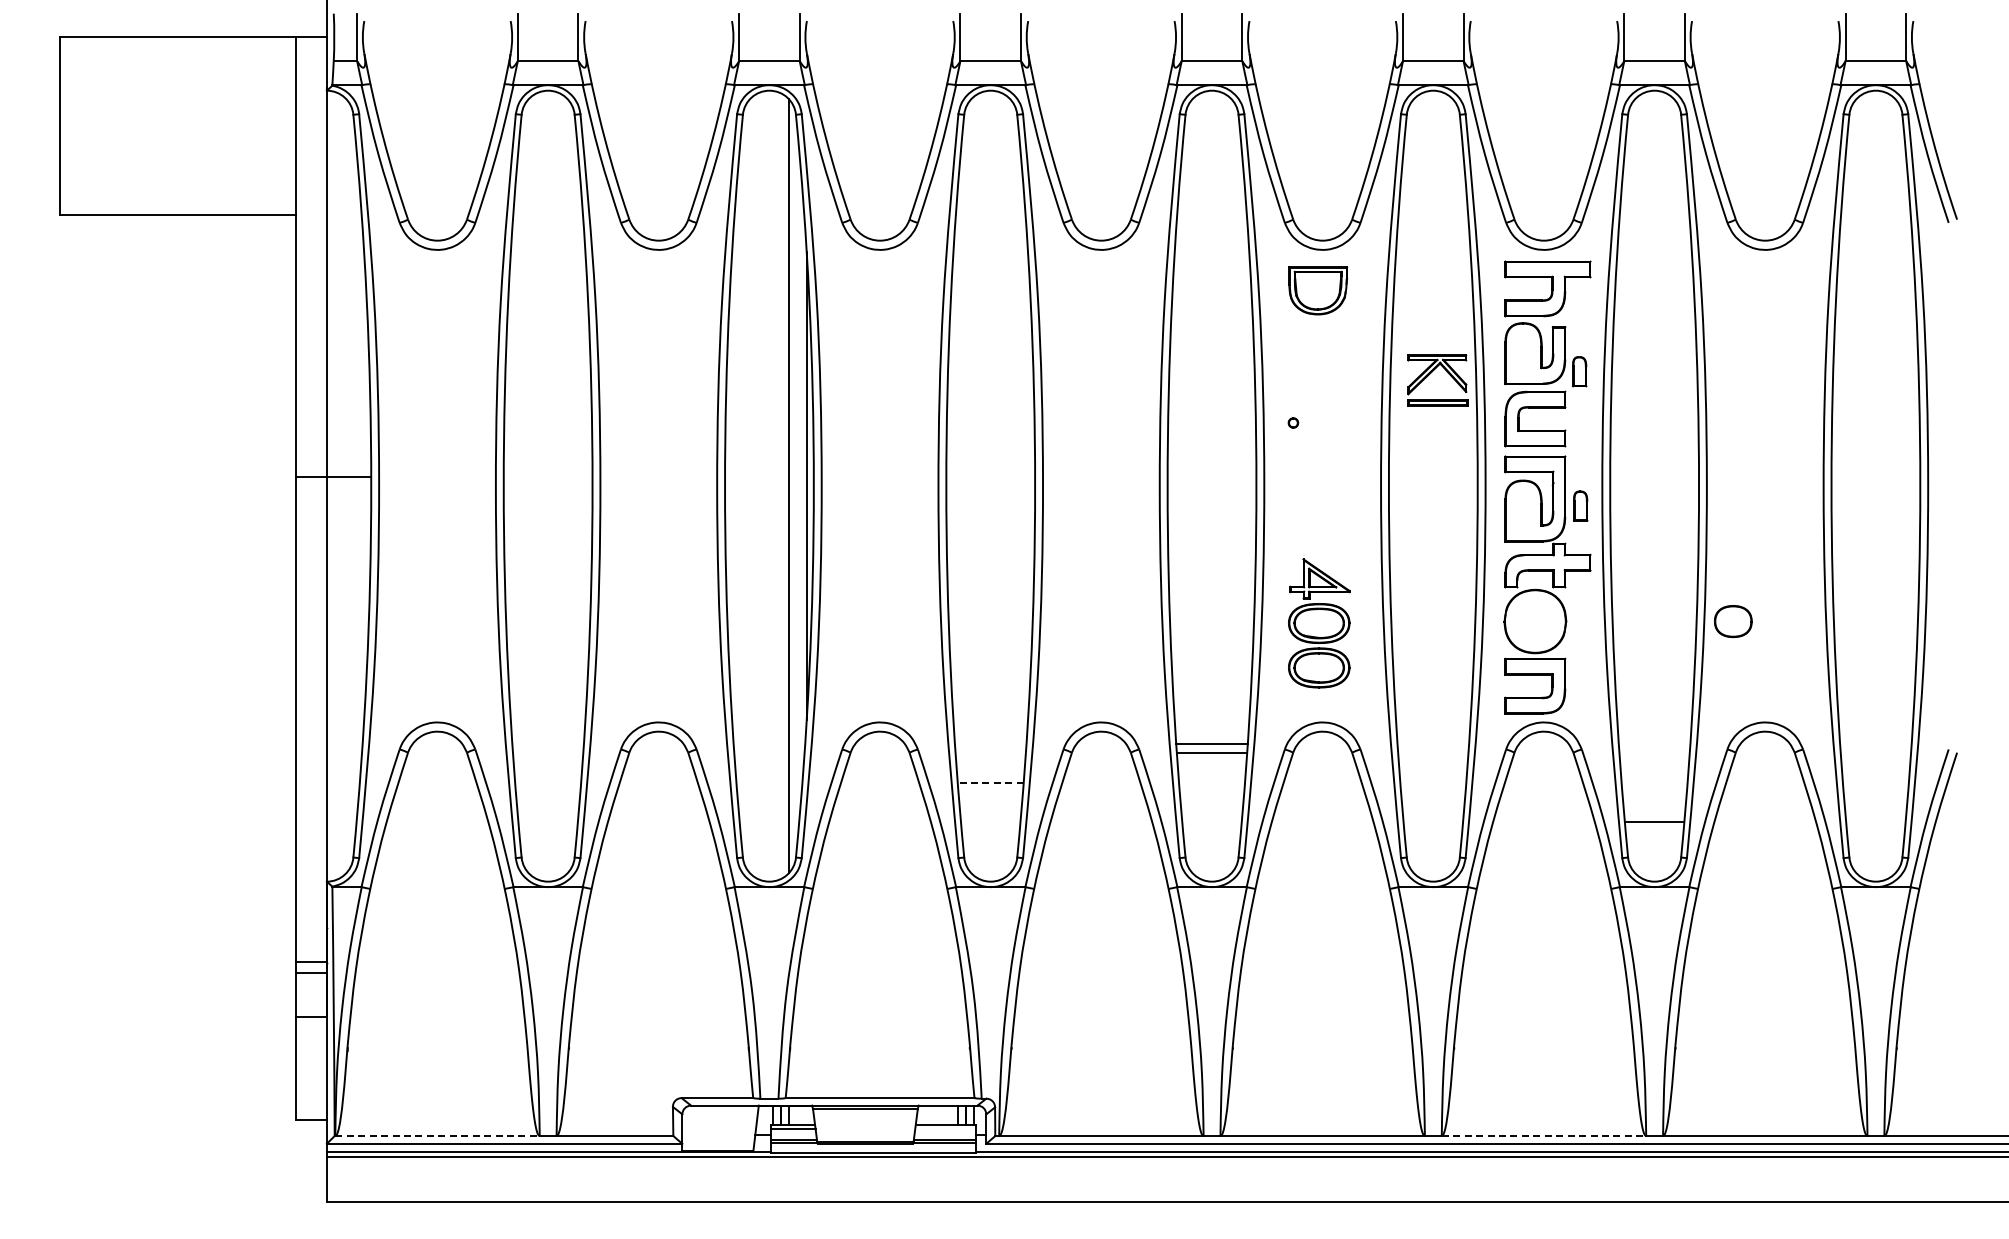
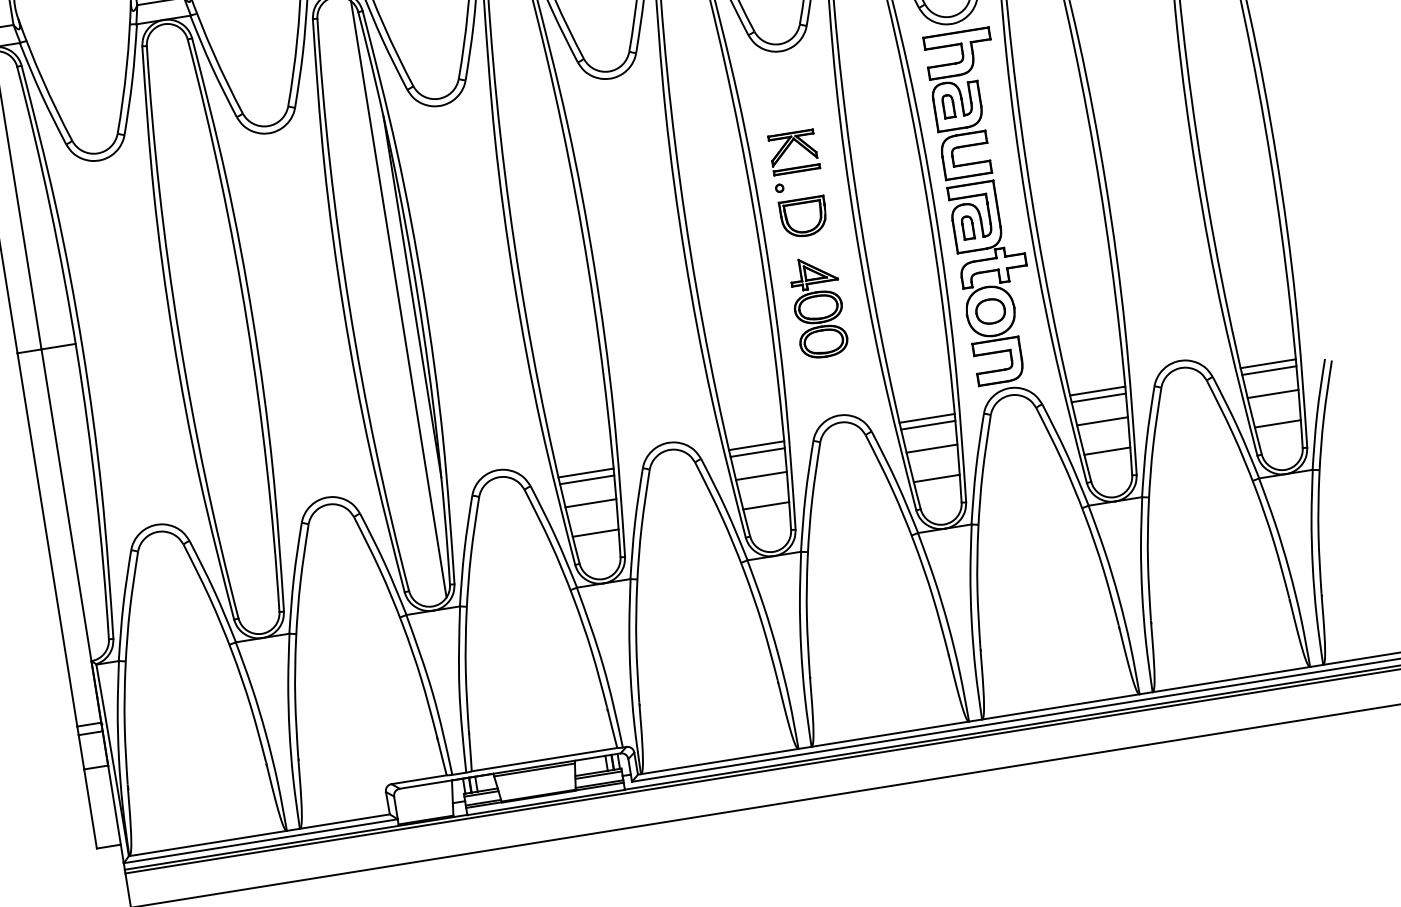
part: (1318, 290) -> (804, 217), moved
part: (1579, 371) -> (948, 106), moved
part: (1431, 373) -> (788, 147), moved
part: (1580, 505) -> (967, 227), moved
part: (1733, 621) -> (990, 311), moved
part: (1319, 623) -> (818, 307), moved
line: (990, 743) -> (585, 472), added
line: (1433, 743) -> (927, 418), added
line: (1654, 743) -> (1097, 390), added
line: (1875, 743) -> (1267, 363), added
line: (990, 752) -> (586, 479), added
line: (1433, 752) -> (928, 424), added
line: (1654, 752) -> (1098, 397), added
line: (1875, 752) -> (1268, 370), added
line: (990, 783) -> (590, 503), dashed -> solid
line: (1212, 783) -> (761, 476), added
line: (1433, 783) -> (932, 448), added
line: (1654, 783) -> (1102, 421), added
line: (1875, 783) -> (1272, 394), added
line: (990, 821) -> (595, 532), added
line: (1211, 821) -> (765, 505), added
line: (1433, 821) -> (936, 478), added
line: (1875, 821) -> (1277, 423), added
line: (945, 1128) -> (598, 774), added
line: (438, 1136) -> (208, 843), dashed -> solid
line: (1544, 1136) -> (1061, 707), dashed -> solid

